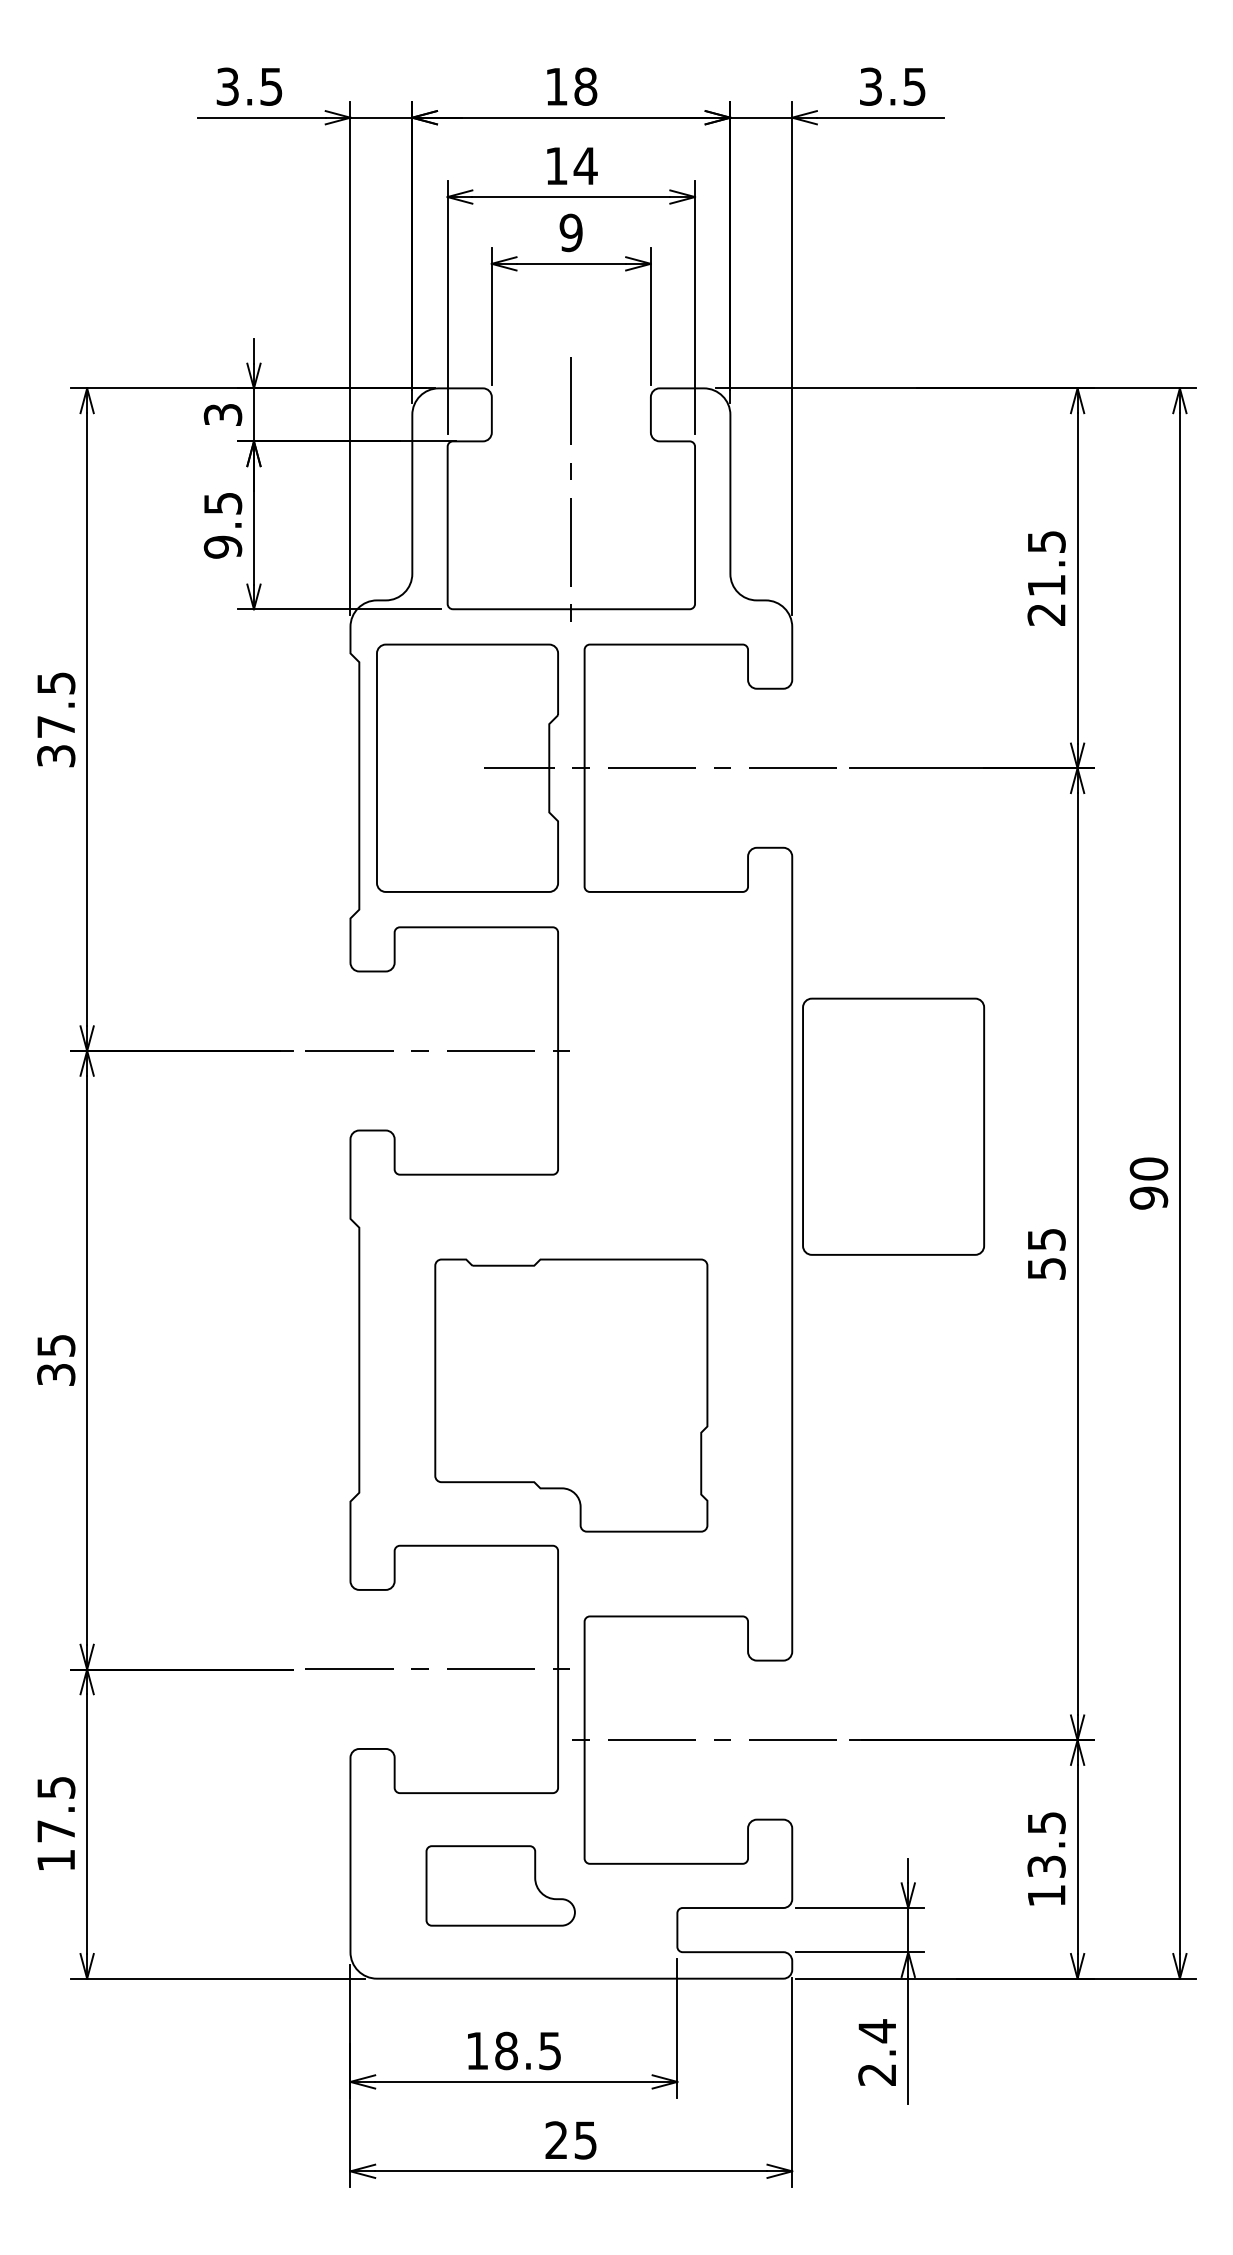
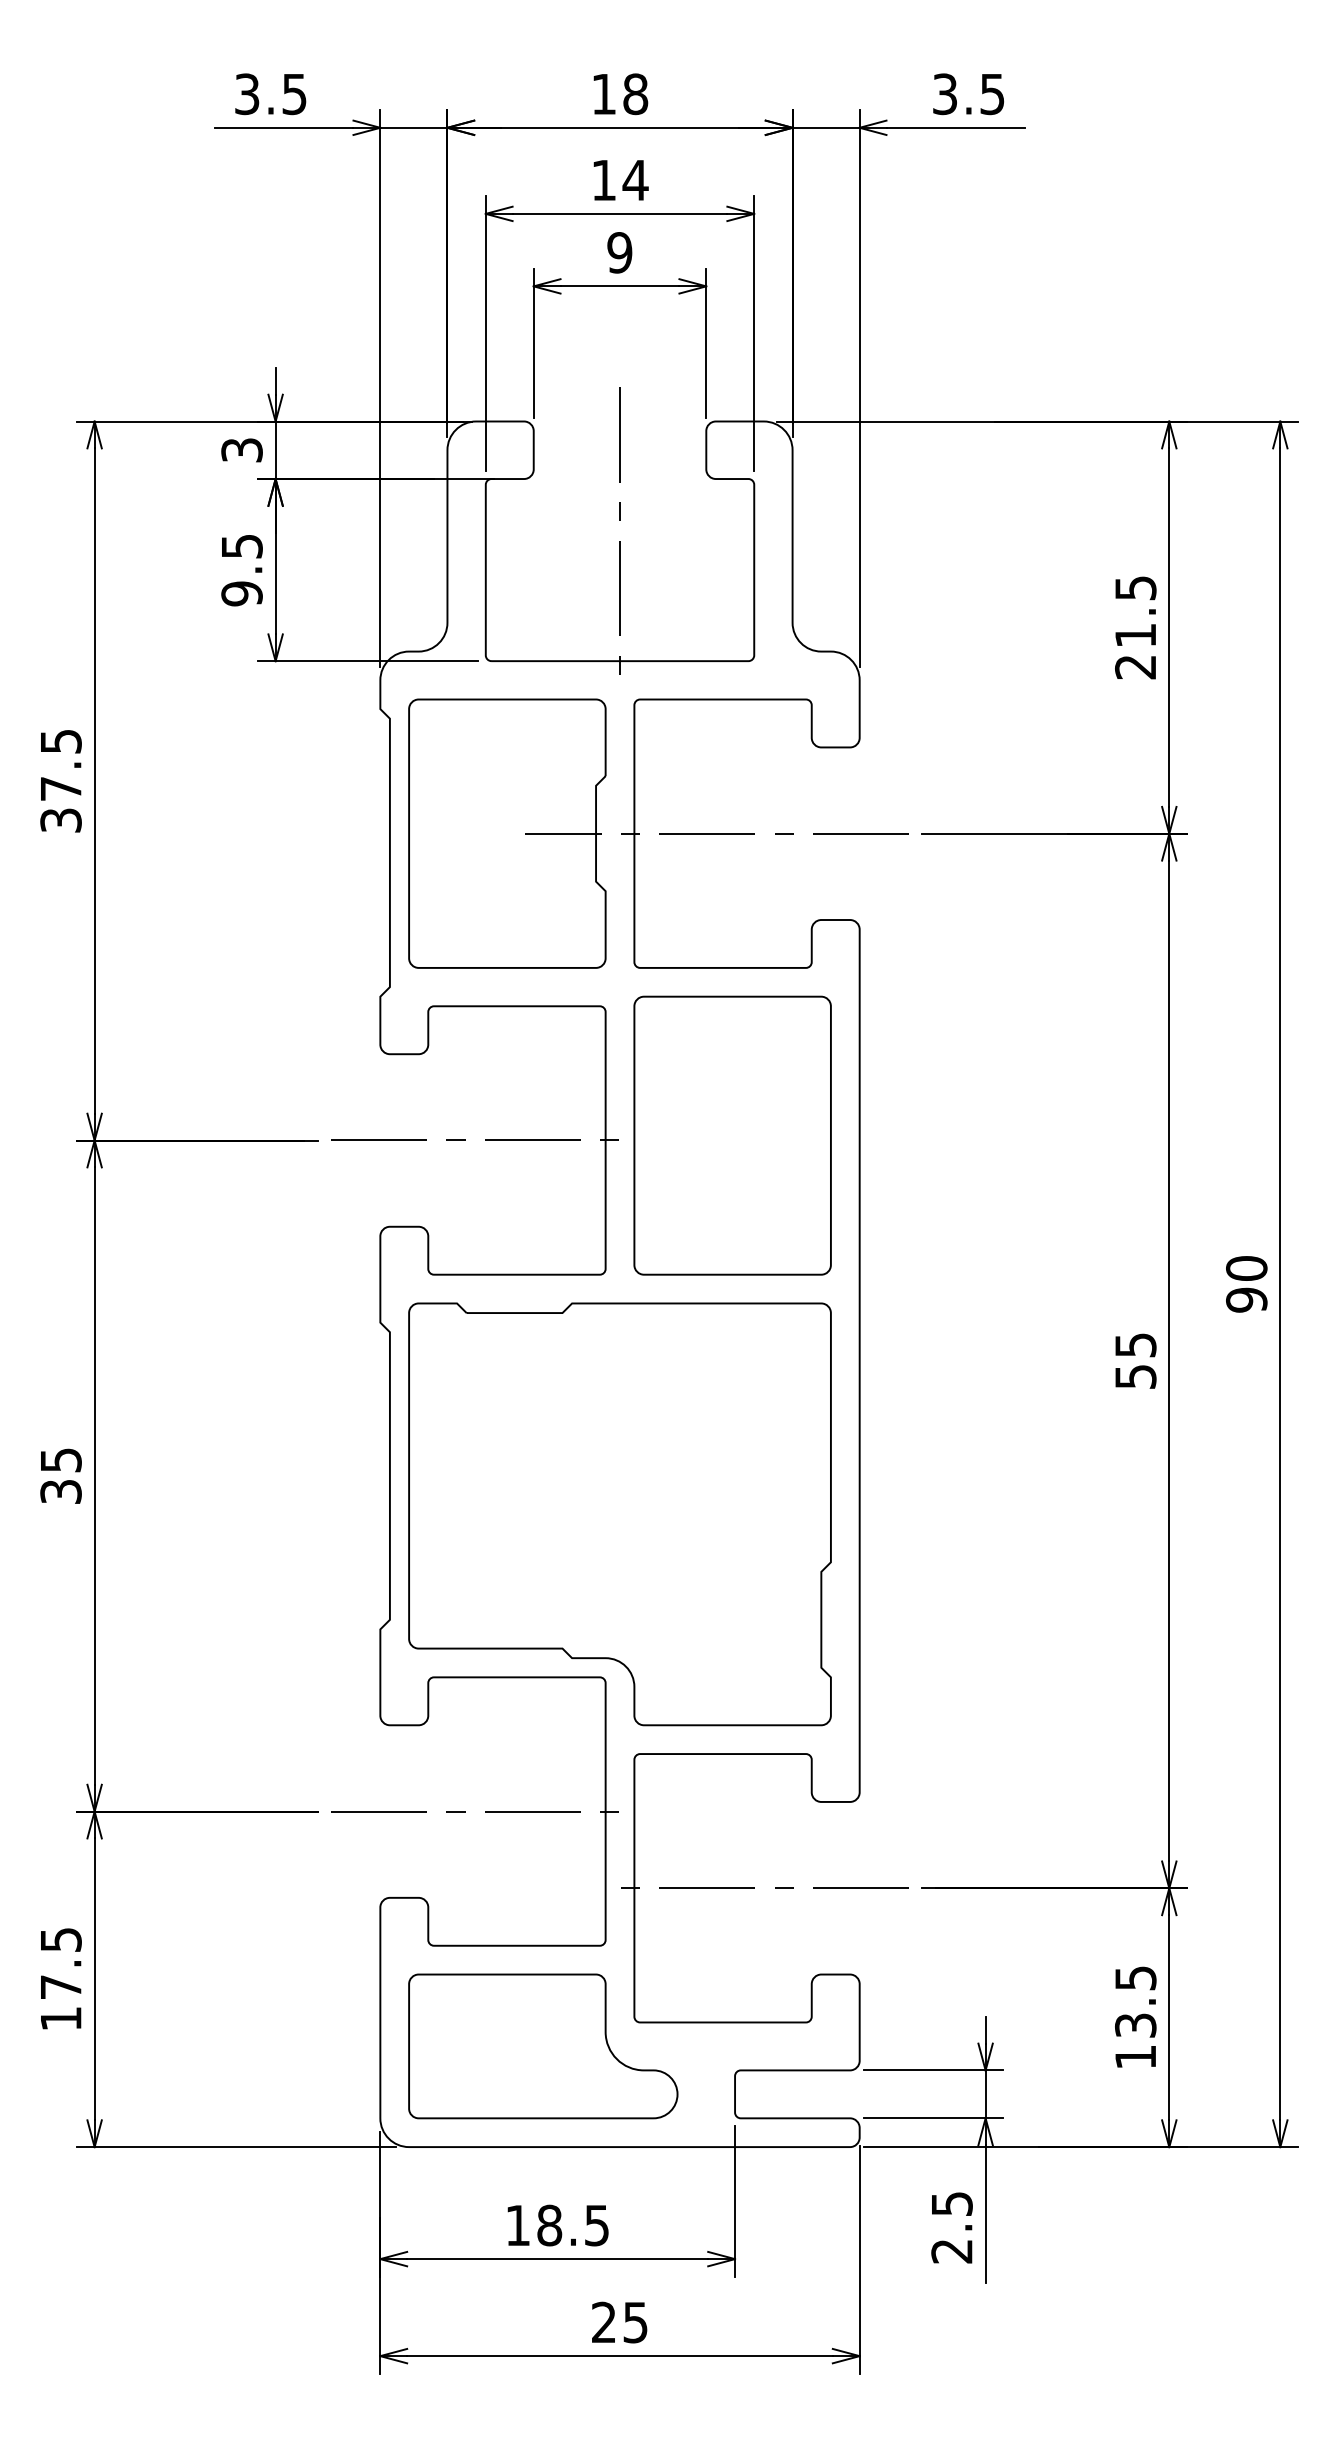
part: (893, 1126) -> (732, 1135), moved
part: (570, 1395) -> (619, 1514), size x1.43
part: (500, 1885) -> (543, 2046), size x1.67
text: (877, 2031) -> (952, 2204), 2.4 -> 2.5

